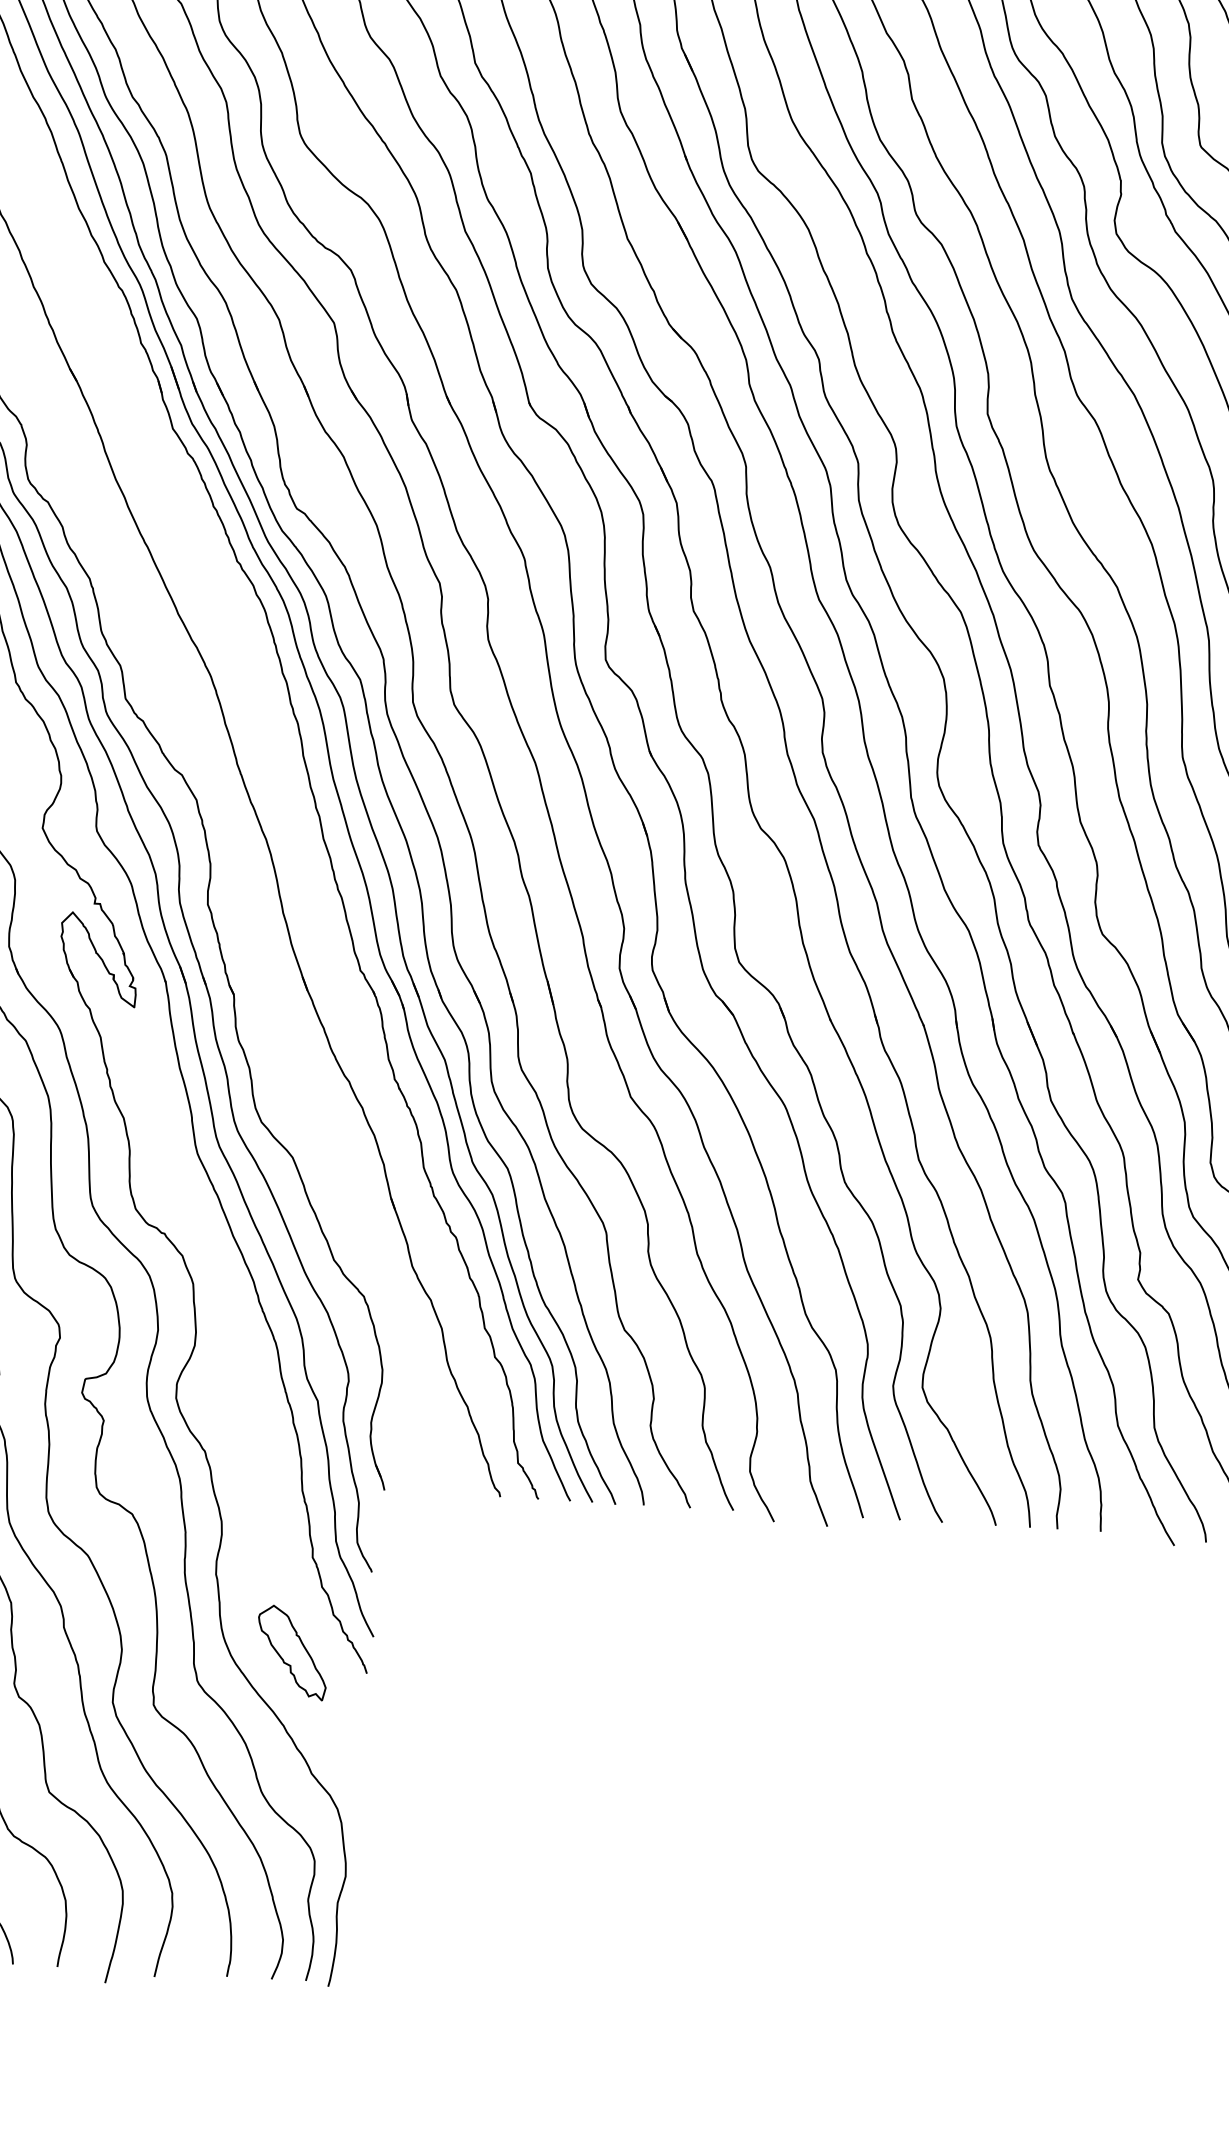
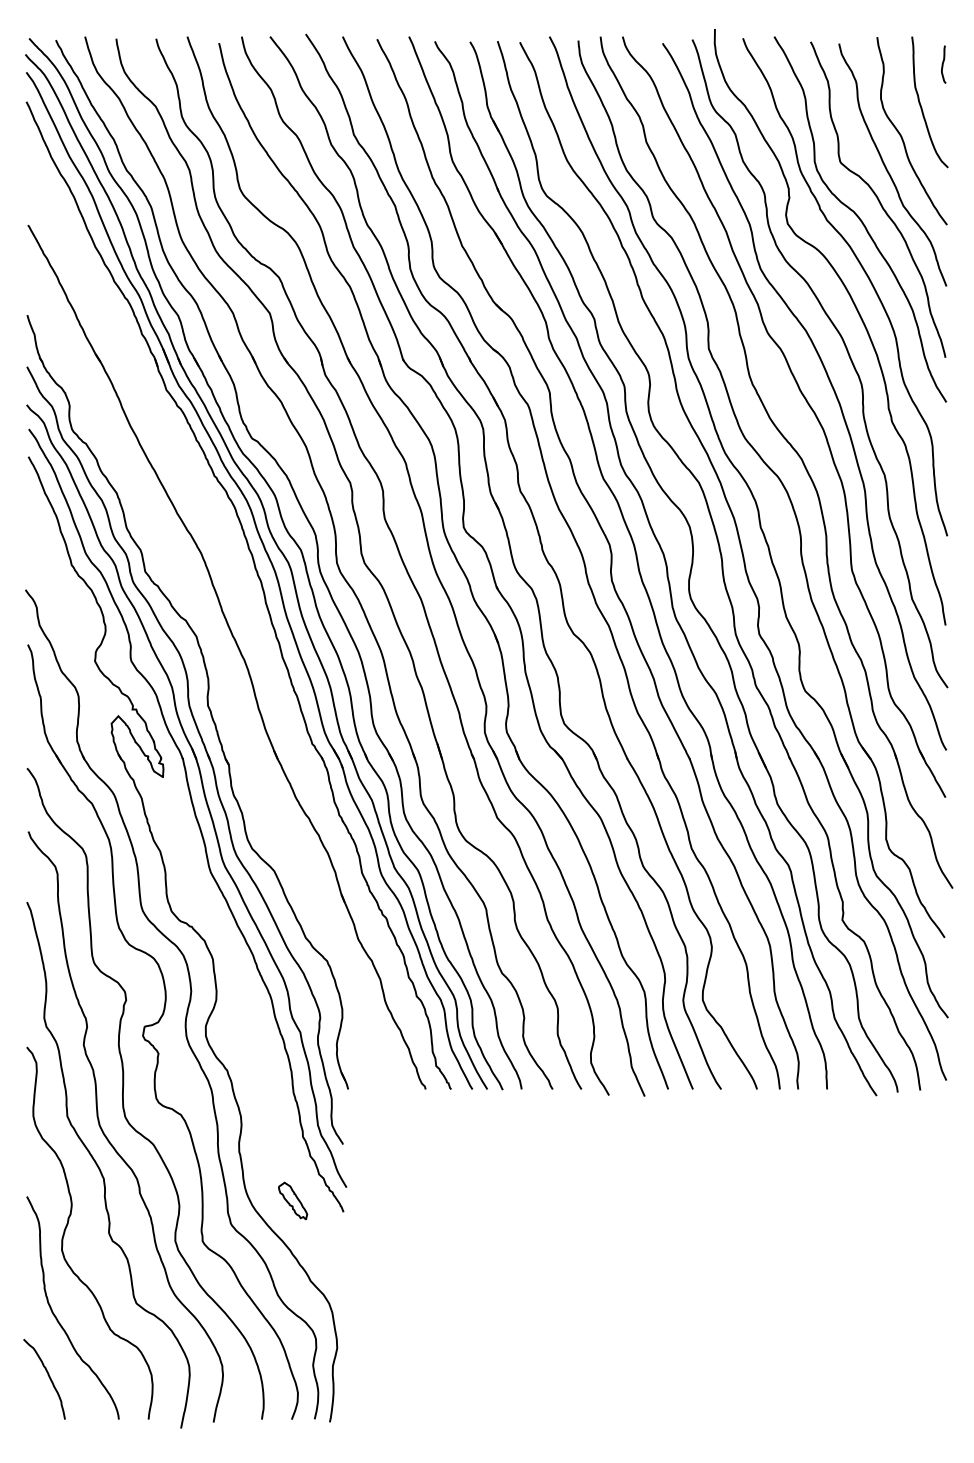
part: (291, 1651) -> (292, 1200), size x0.6

